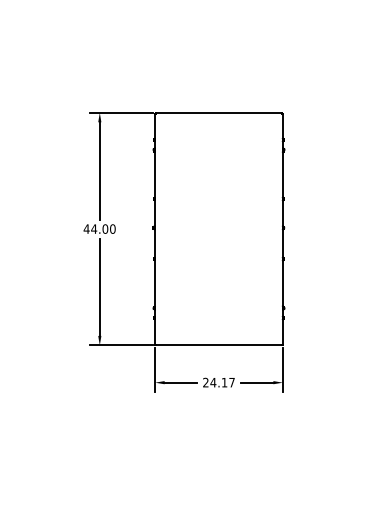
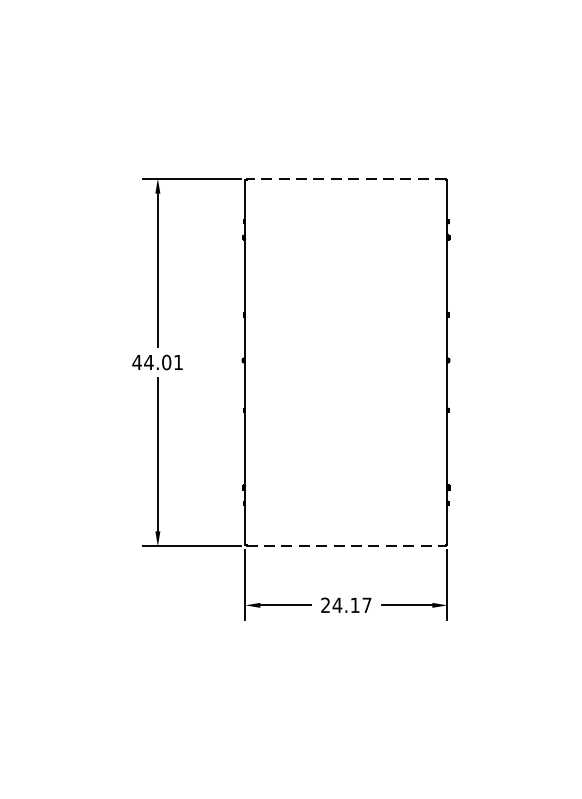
line: (218, 112) -> (345, 178), solid -> dashed
text: (112, 228) -> (177, 361), 44.00 -> 44.01
line: (219, 345) -> (347, 546), solid -> dashed

